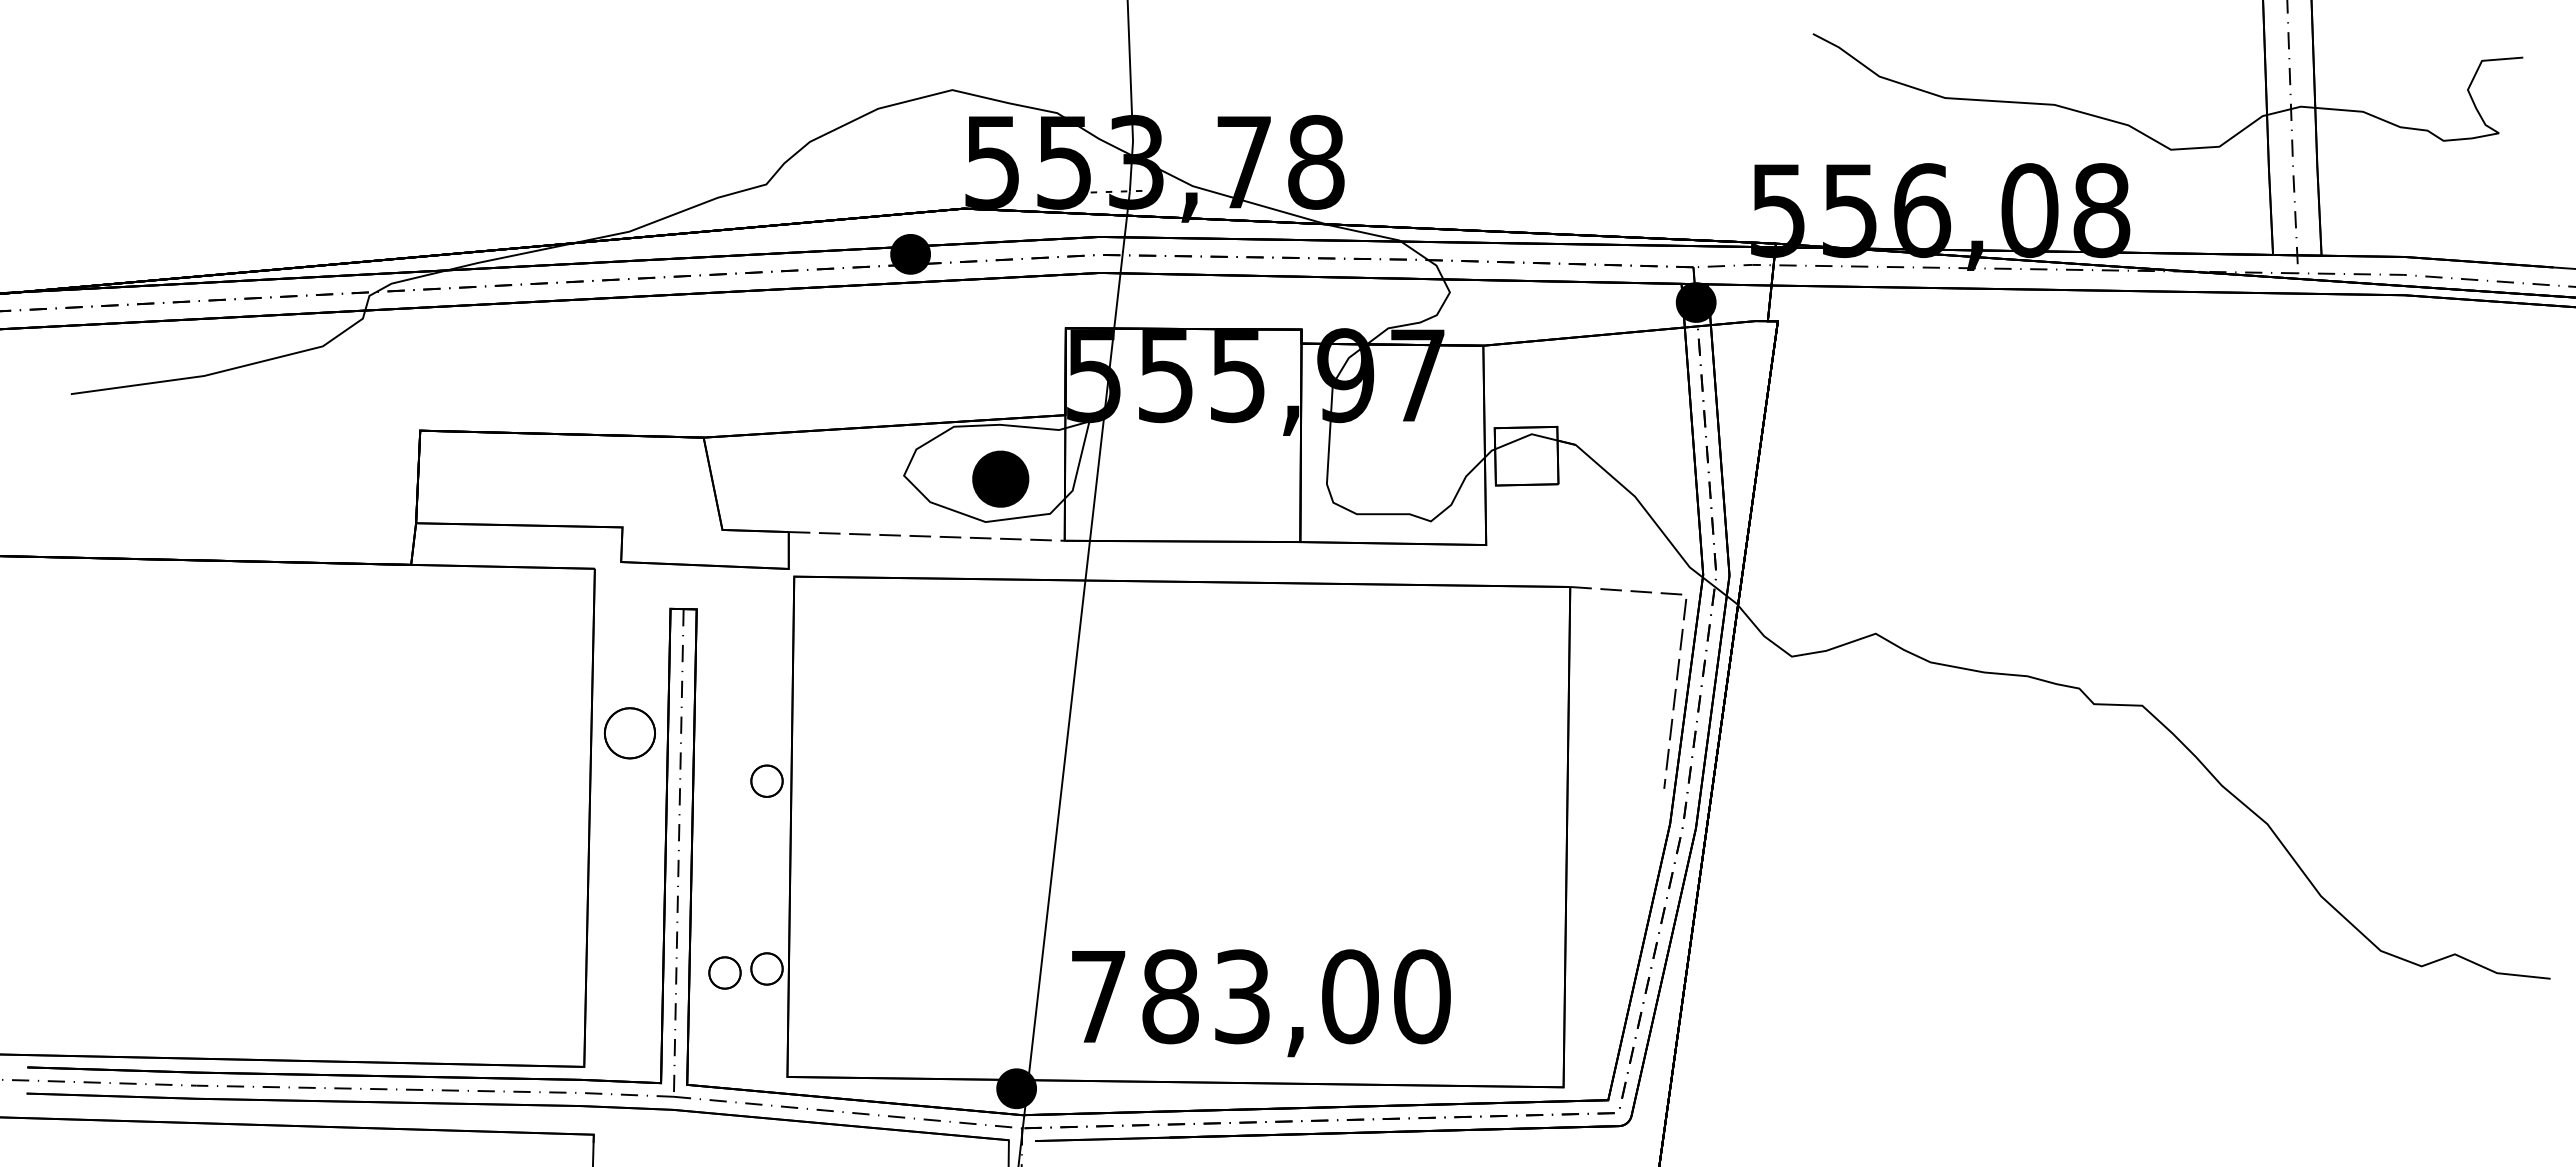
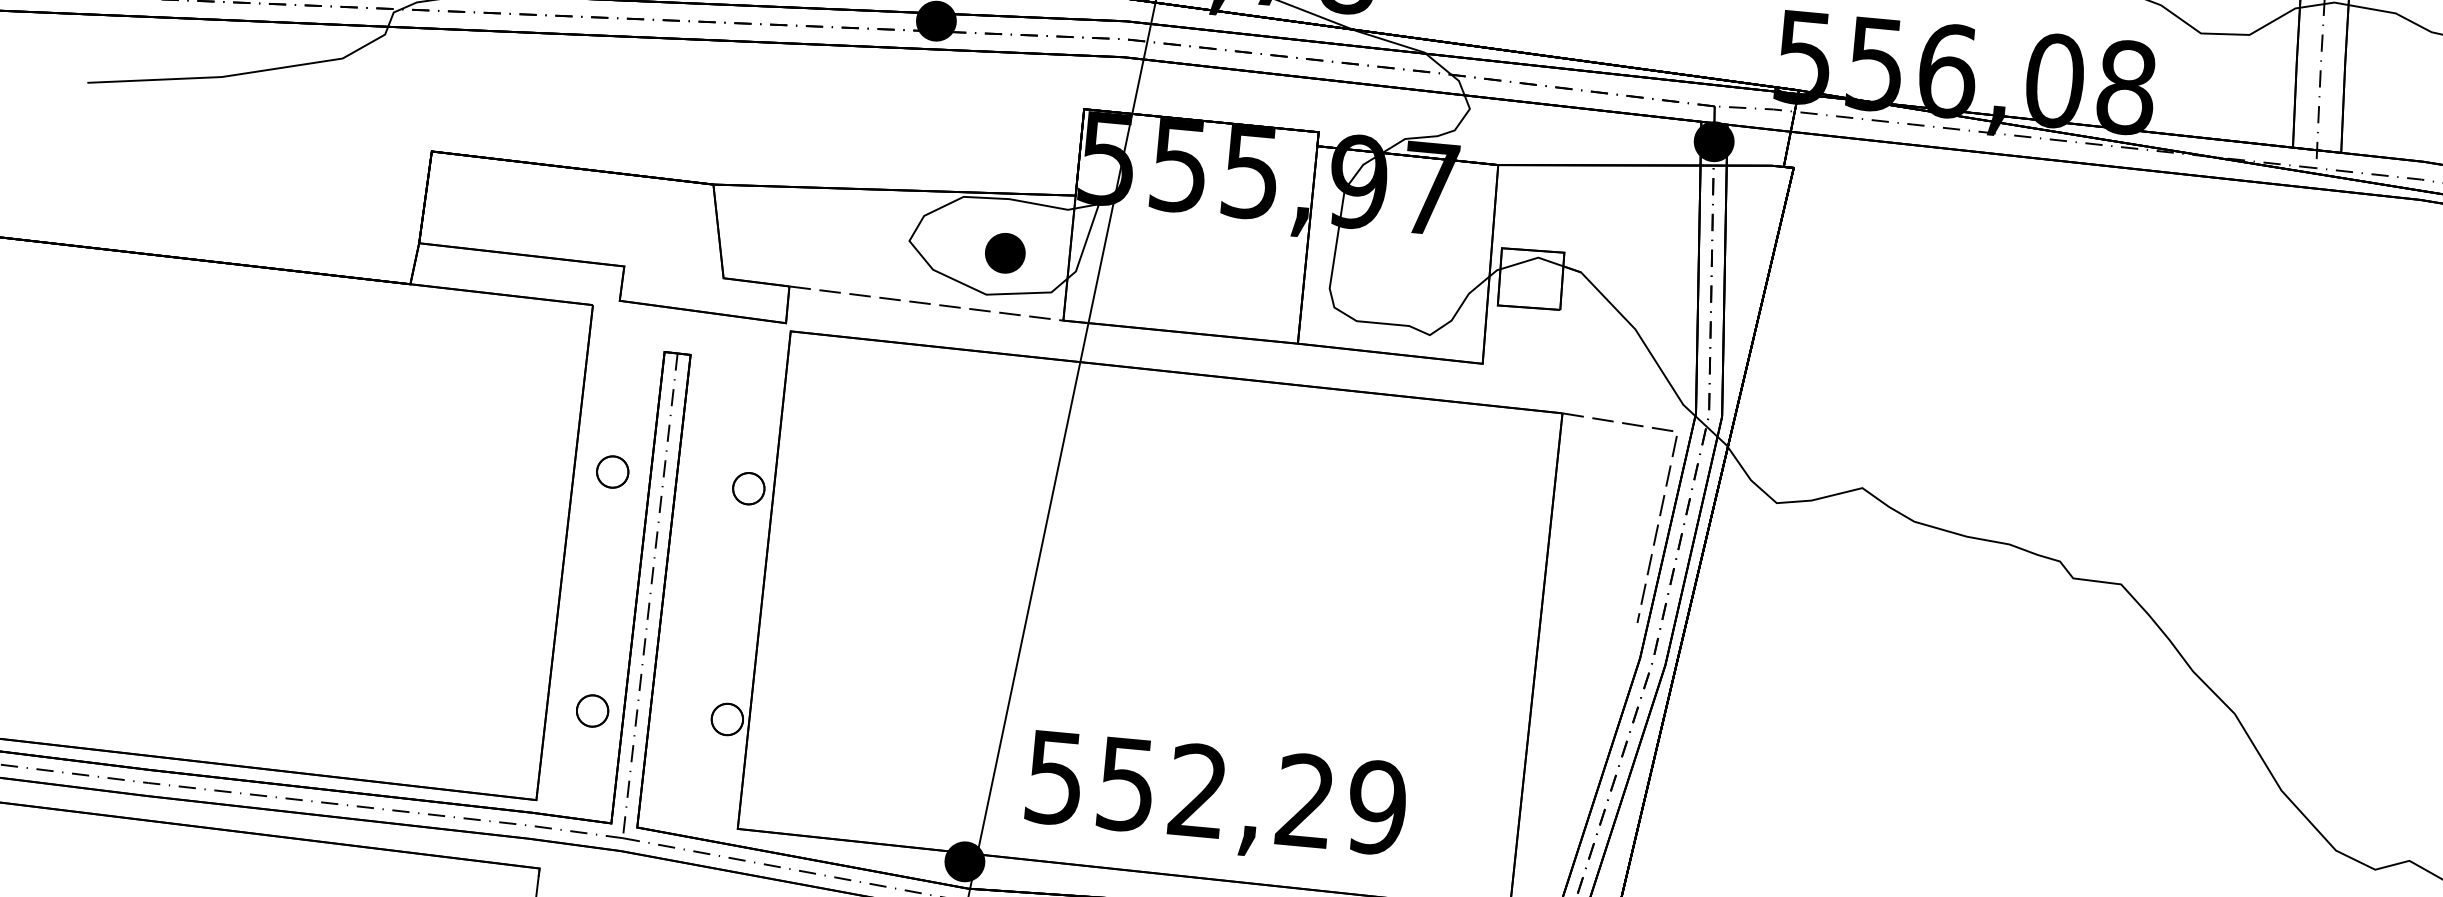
part: (1000, 478) -> (1005, 252), size x0.71
part: (629, 732) -> (612, 471), size x0.62
part: (766, 780) -> (748, 487), moved
part: (724, 972) -> (592, 710), moved
text: (1260, 996) -> (1216, 792), 783,00 -> 552,29

